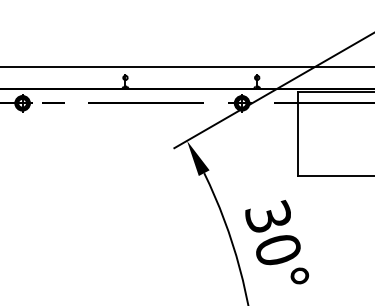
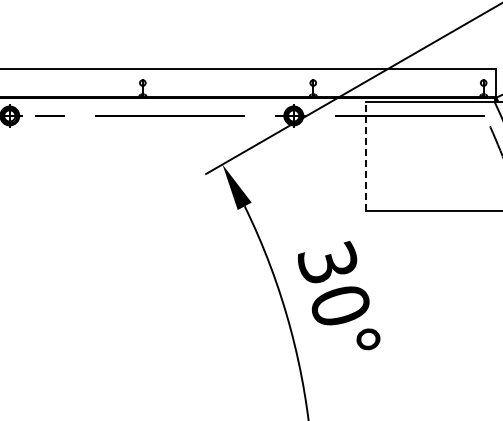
line: (297, 133) -> (365, 155), solid -> dashed

